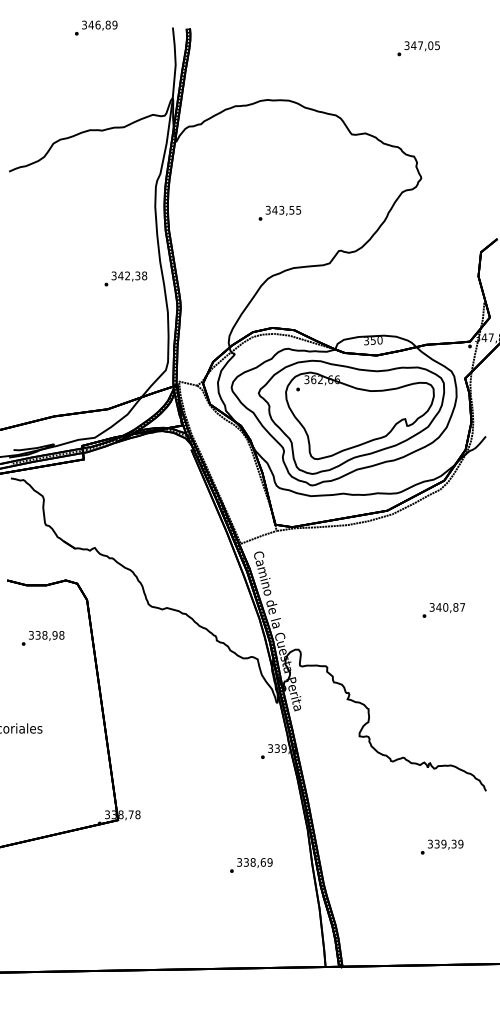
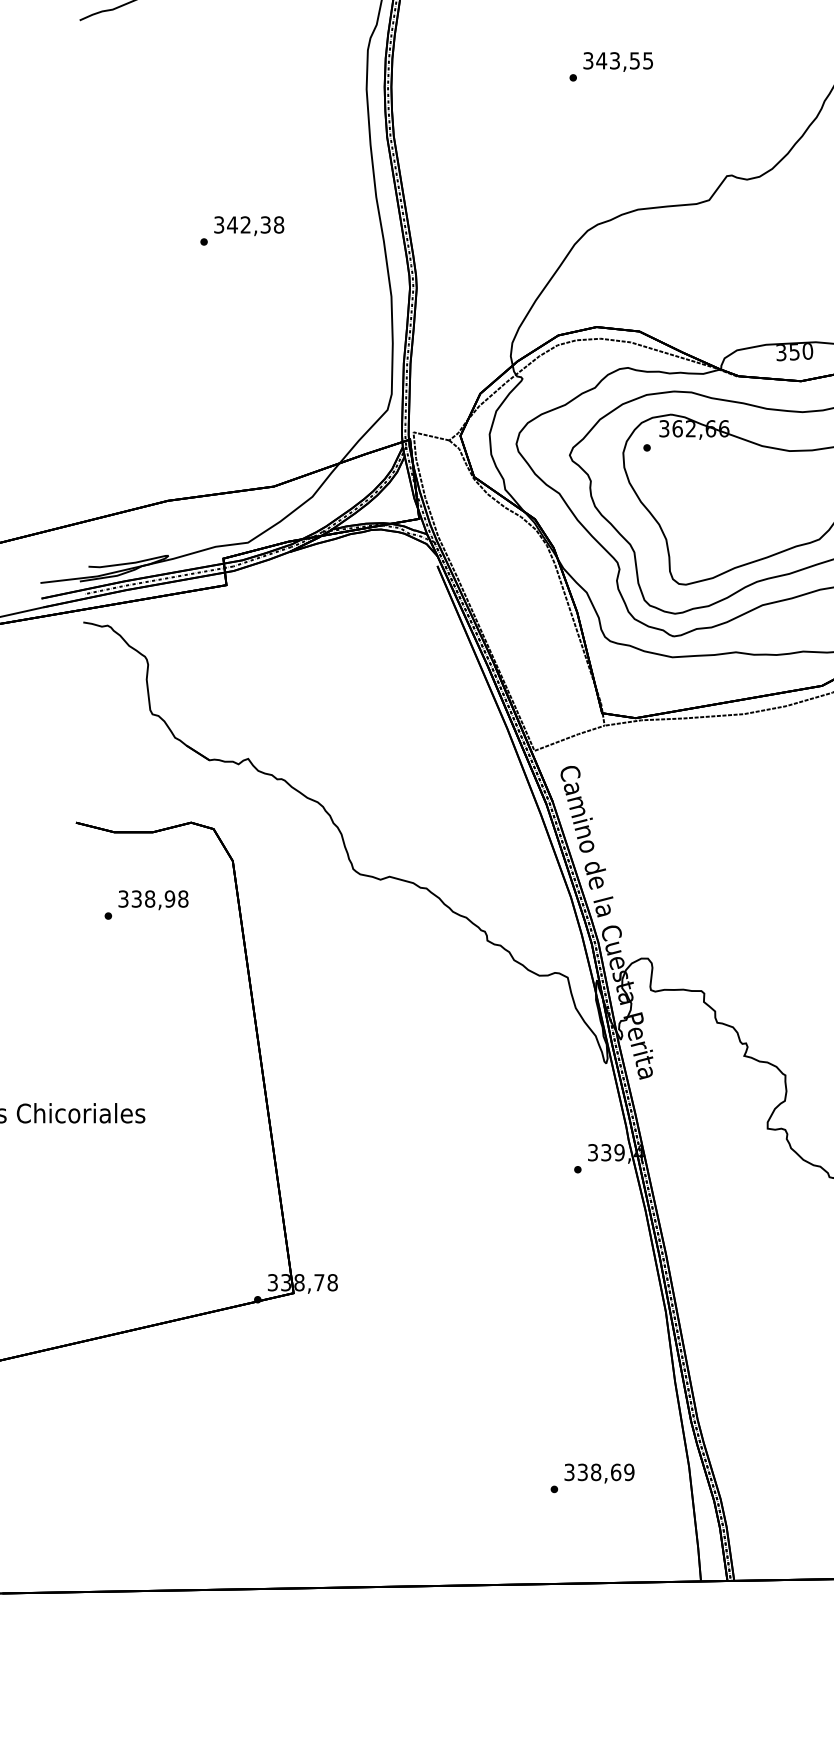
text: (279, 212) -> (610, 65), moved
text: (125, 278) -> (241, 230), moved
text: (42, 638) -> (145, 905), moved
text: (251, 865) -> (592, 1478), moved

